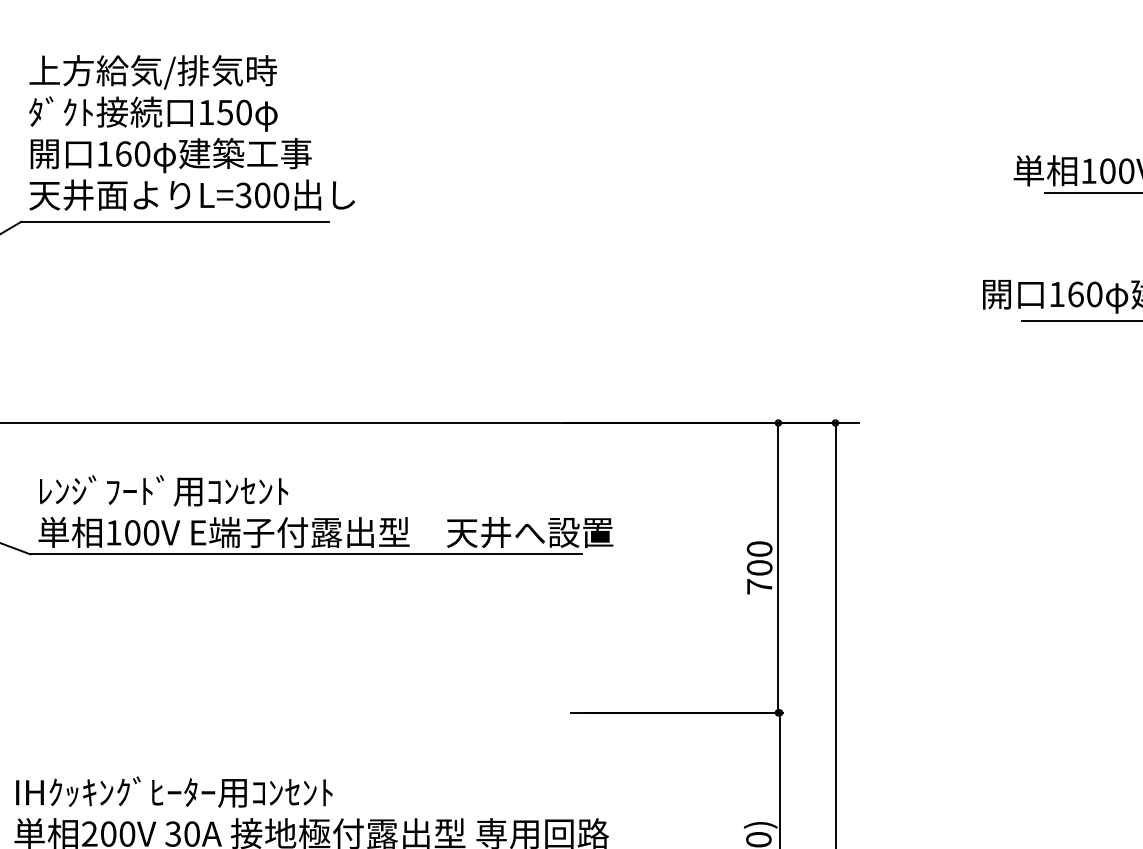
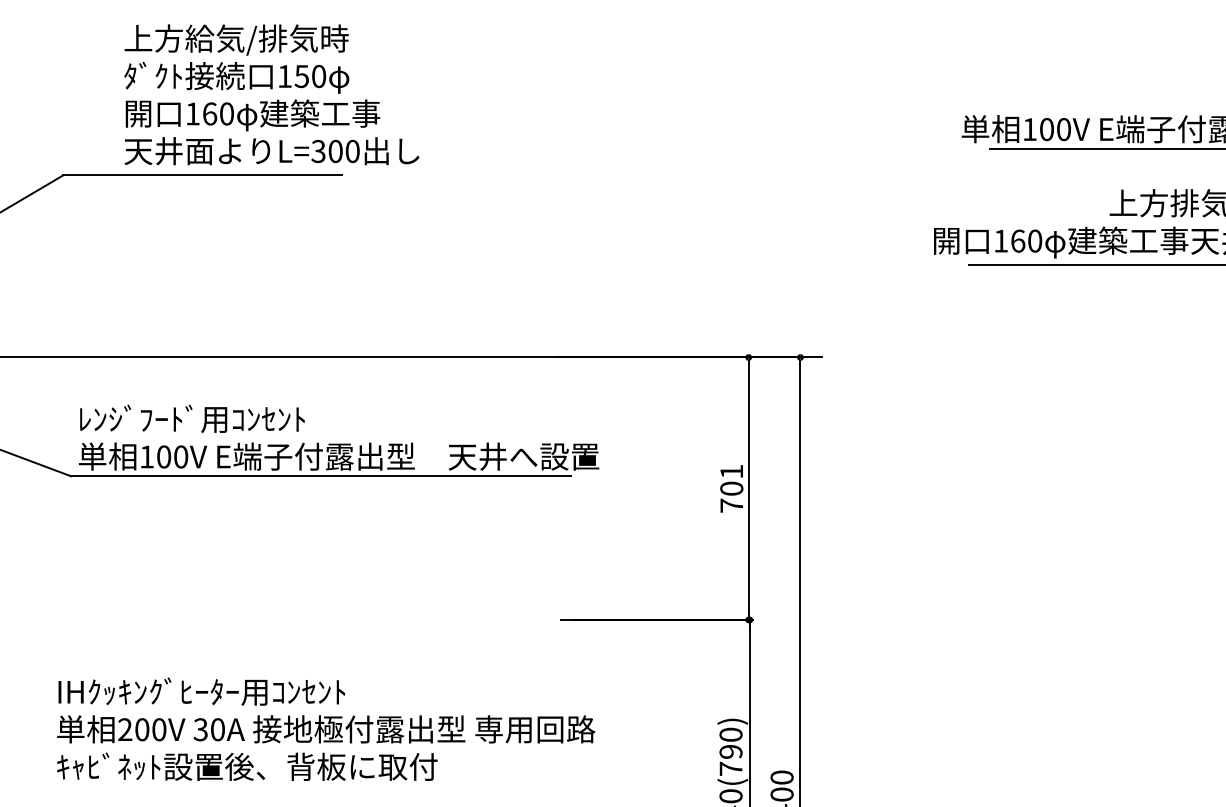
text: (191, 132) -> (271, 94), moved
text: (759, 548) -> (731, 471), 700 -> 701

